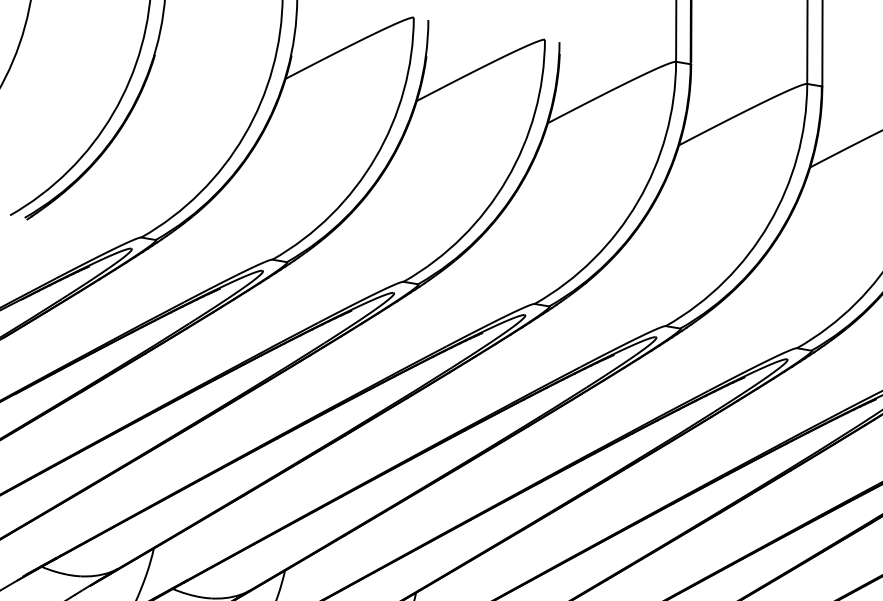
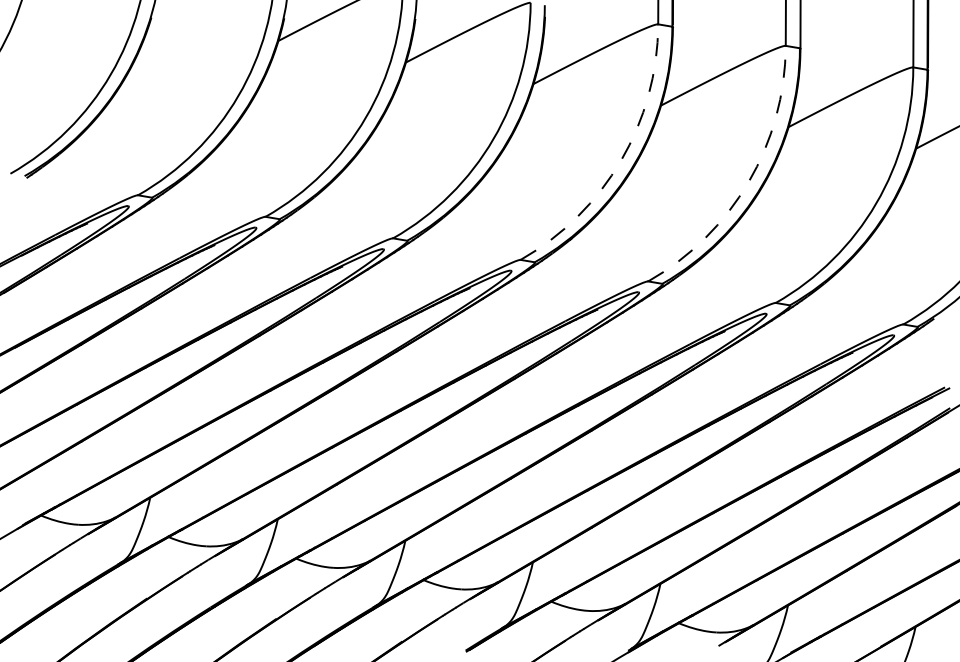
arc: (638, 201) -> (621, 160), solid -> dashed
arc: (768, 224) -> (748, 182), solid -> dashed

